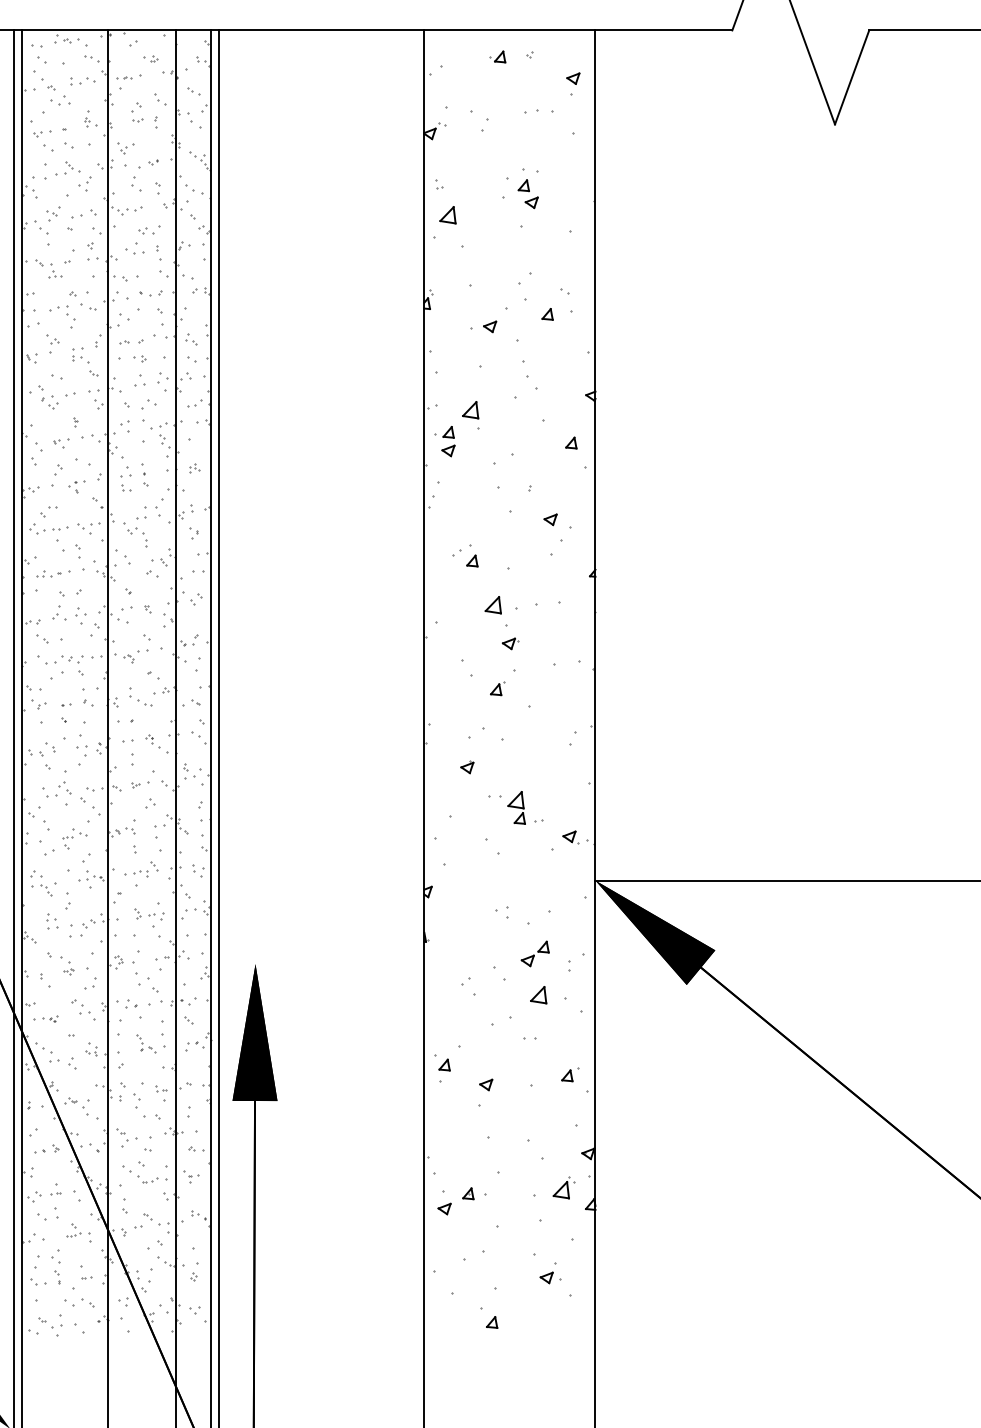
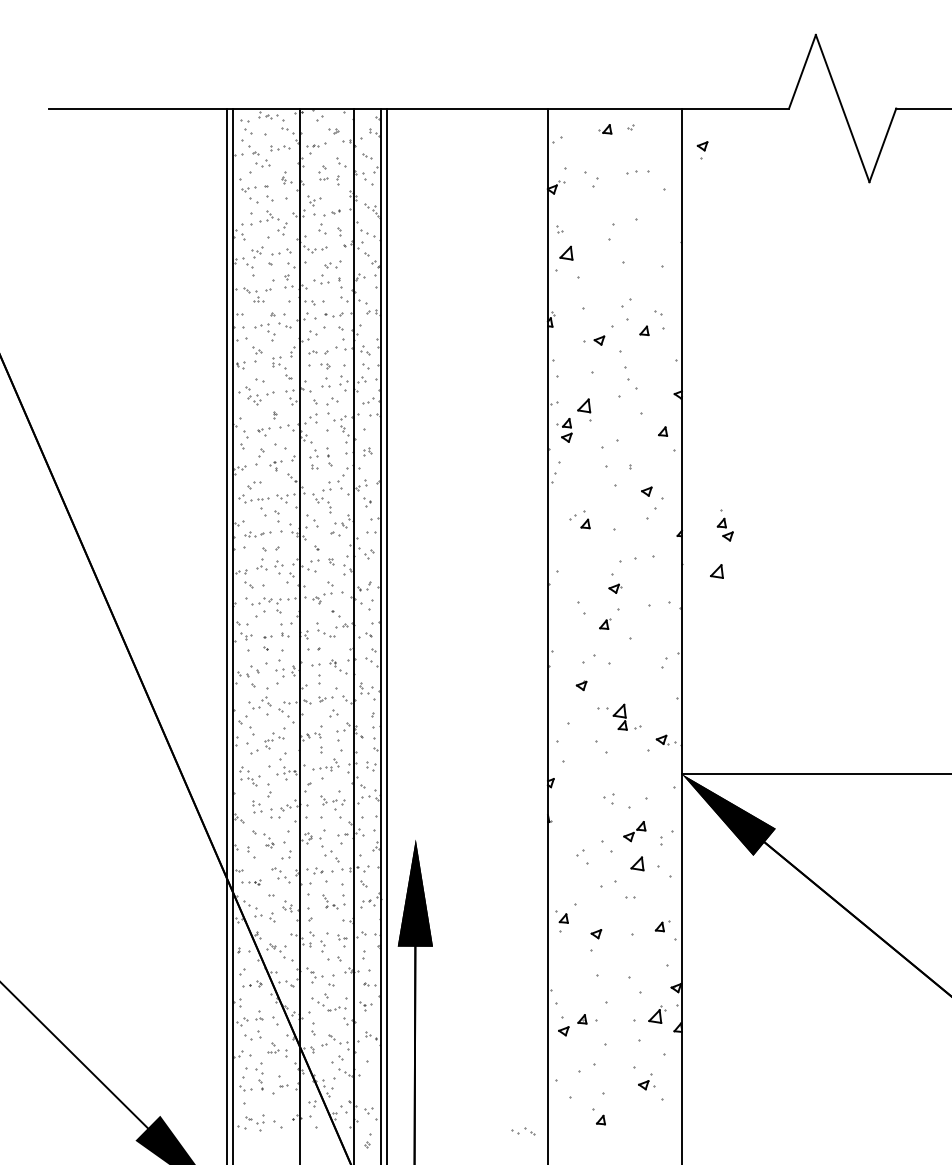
part: (573, 84) -> (702, 150), moved
part: (527, 188) -> (724, 525), moved
part: (492, 605) -> (716, 571), moved
part: (193, 1271) -> (367, 1140), moved
part: (80, 1302) -> (523, 1131), moved

